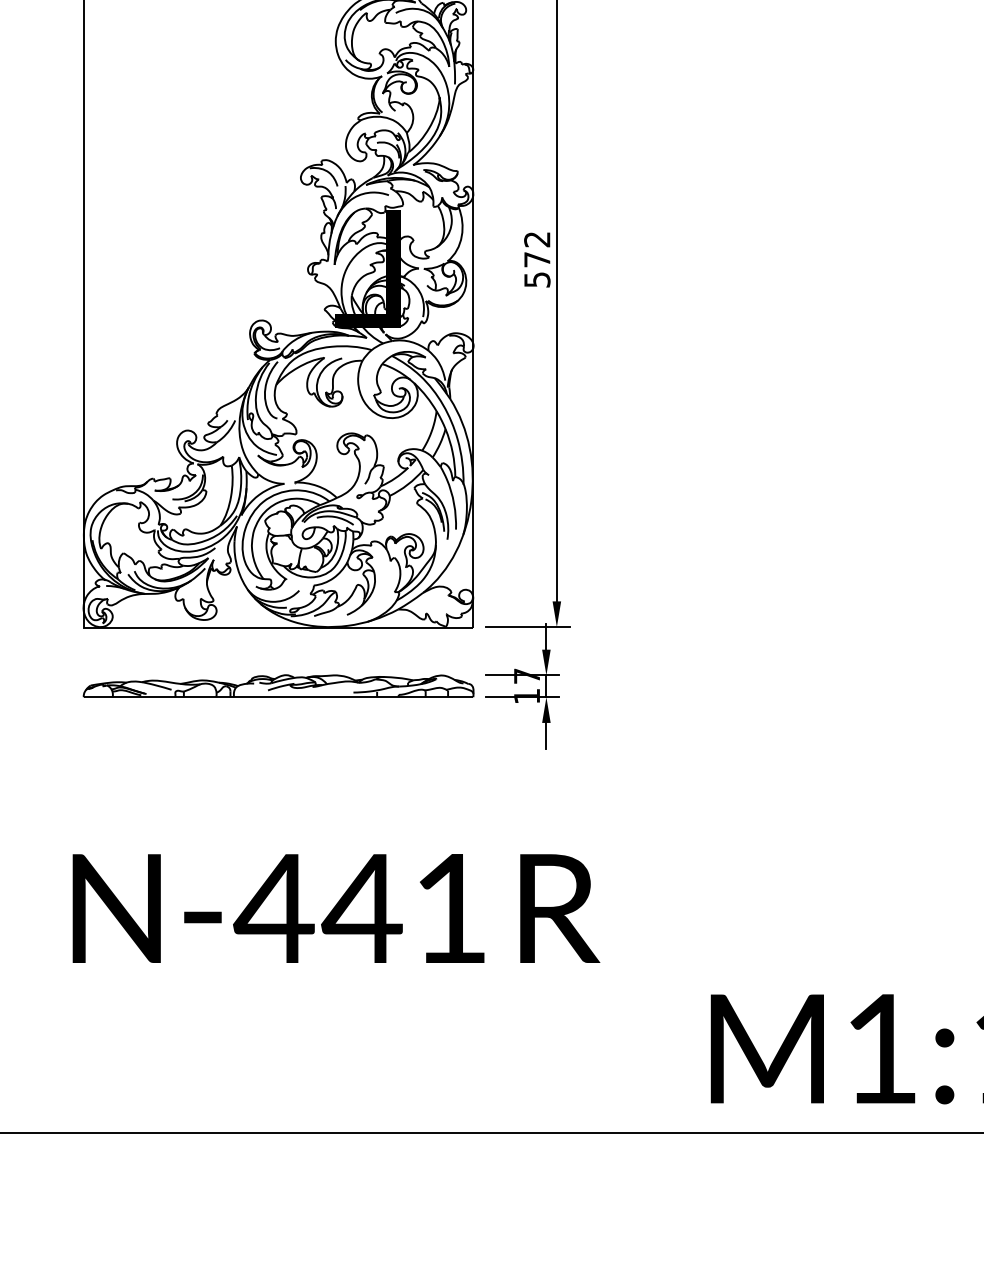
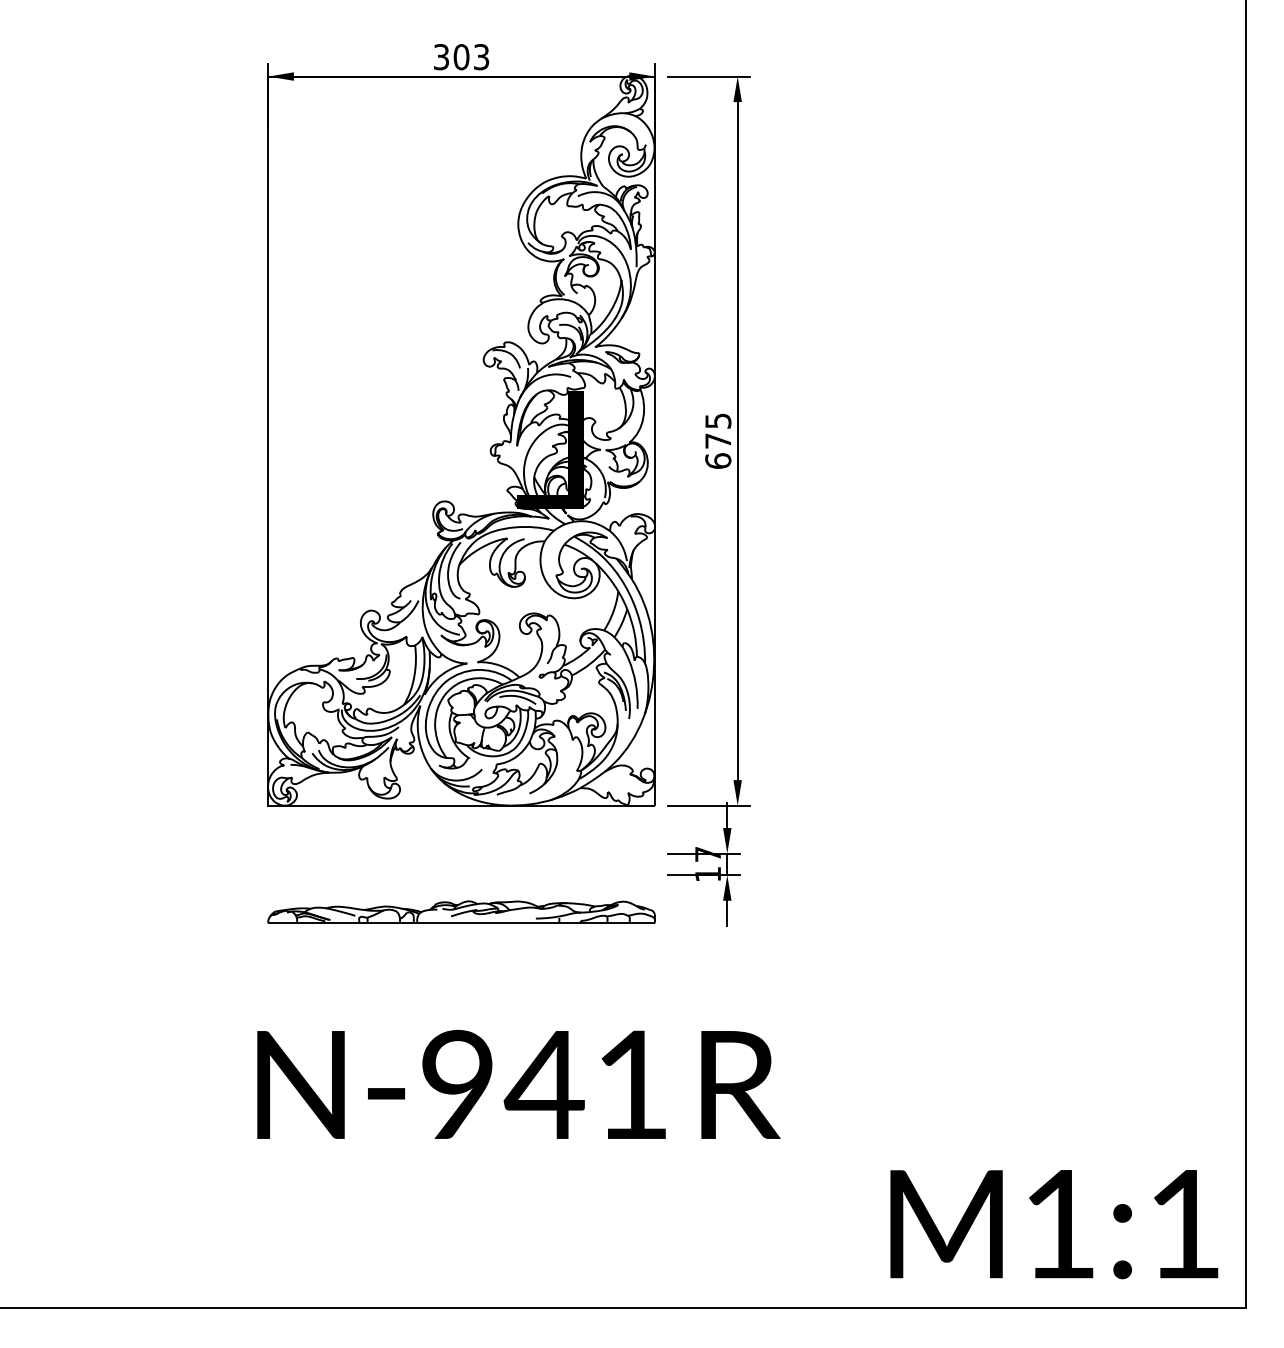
text: (537, 259) -> (718, 440), 572 -> 675
part: (278, 685) -> (461, 911), moved
text: (273, 907) -> (456, 1083), N-441 -> N-941

